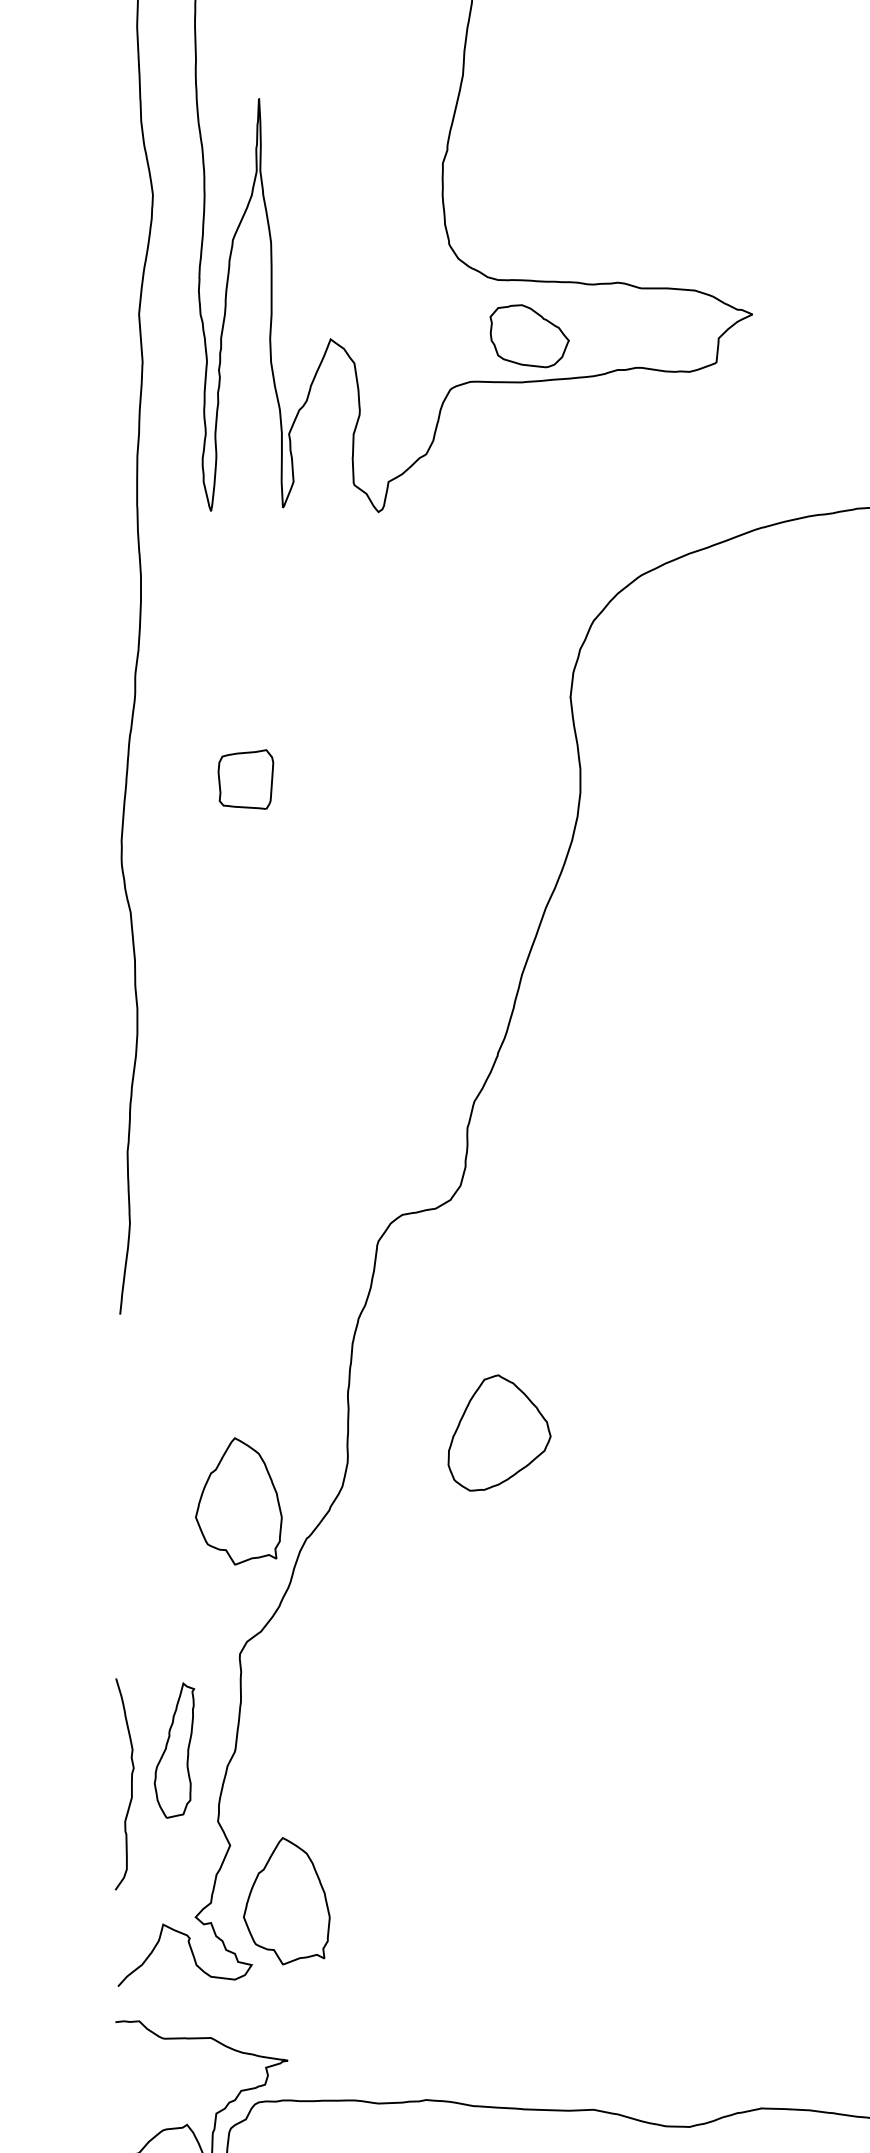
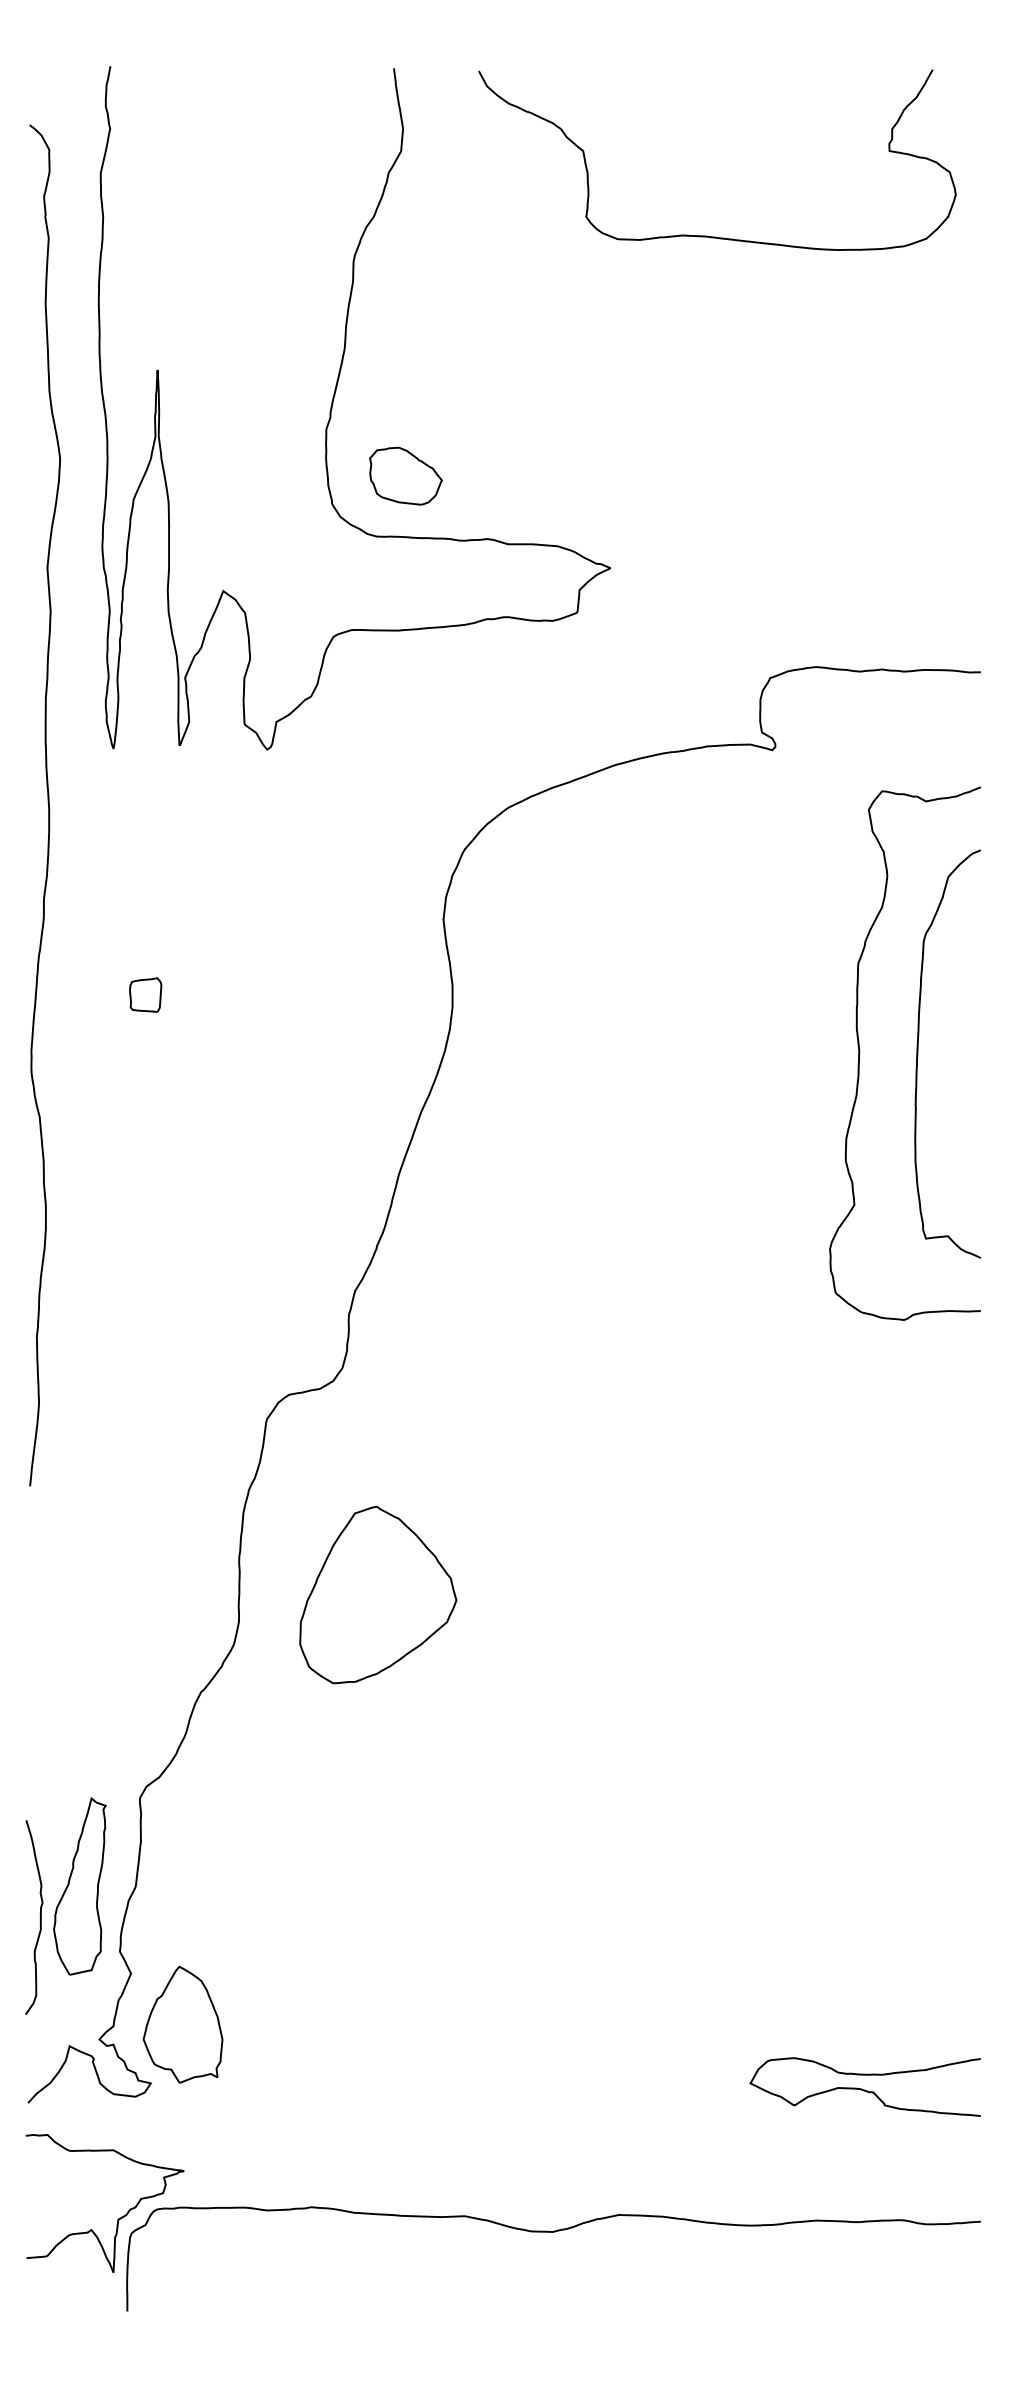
part: (529, 335) -> (405, 475), moved
part: (245, 778) -> (145, 994), size x0.62
part: (499, 1432) -> (378, 1594), size x1.67
part: (238, 1501) -> (138, 1657), removed
part: (174, 1750) -> (79, 1886), size x1.43

